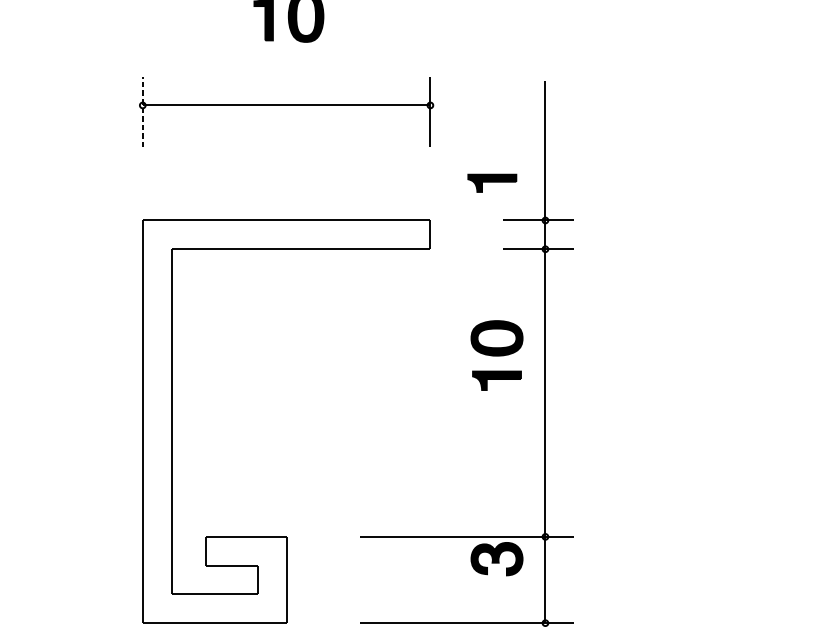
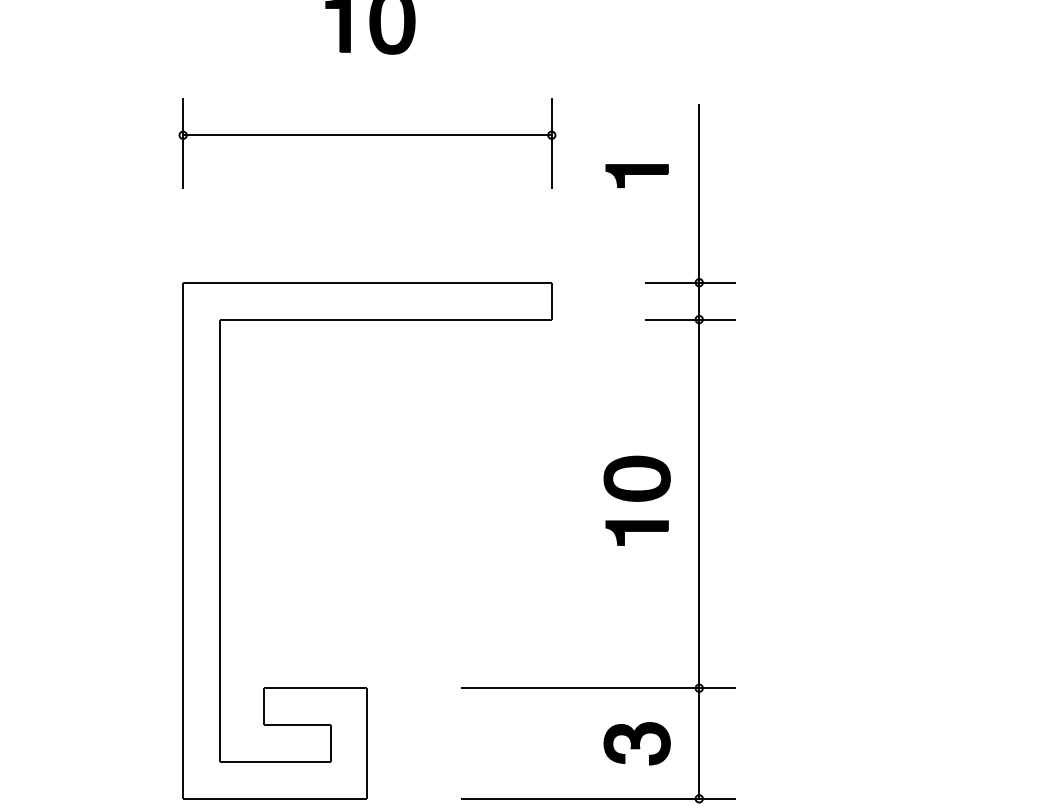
line: (143, 111) -> (183, 143), dashed -> solid
part: (491, 182) -> (636, 175), moved
part: (496, 355) -> (636, 500), moved
part: (496, 558) -> (636, 743), moved

